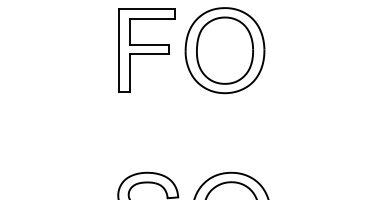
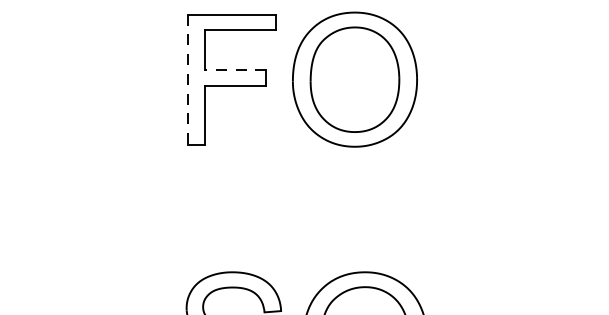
line: (149, 44) -> (235, 69), solid -> dashed
line: (119, 51) -> (188, 81), solid -> dashed

